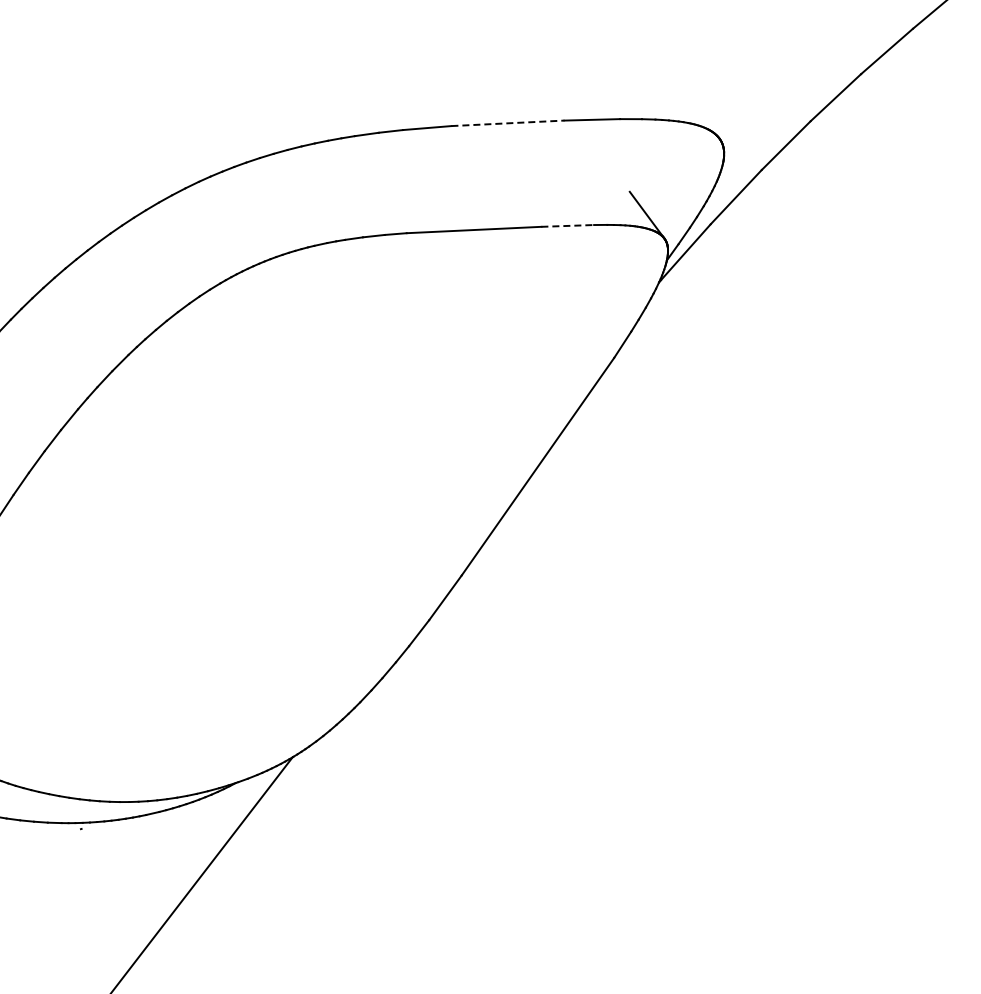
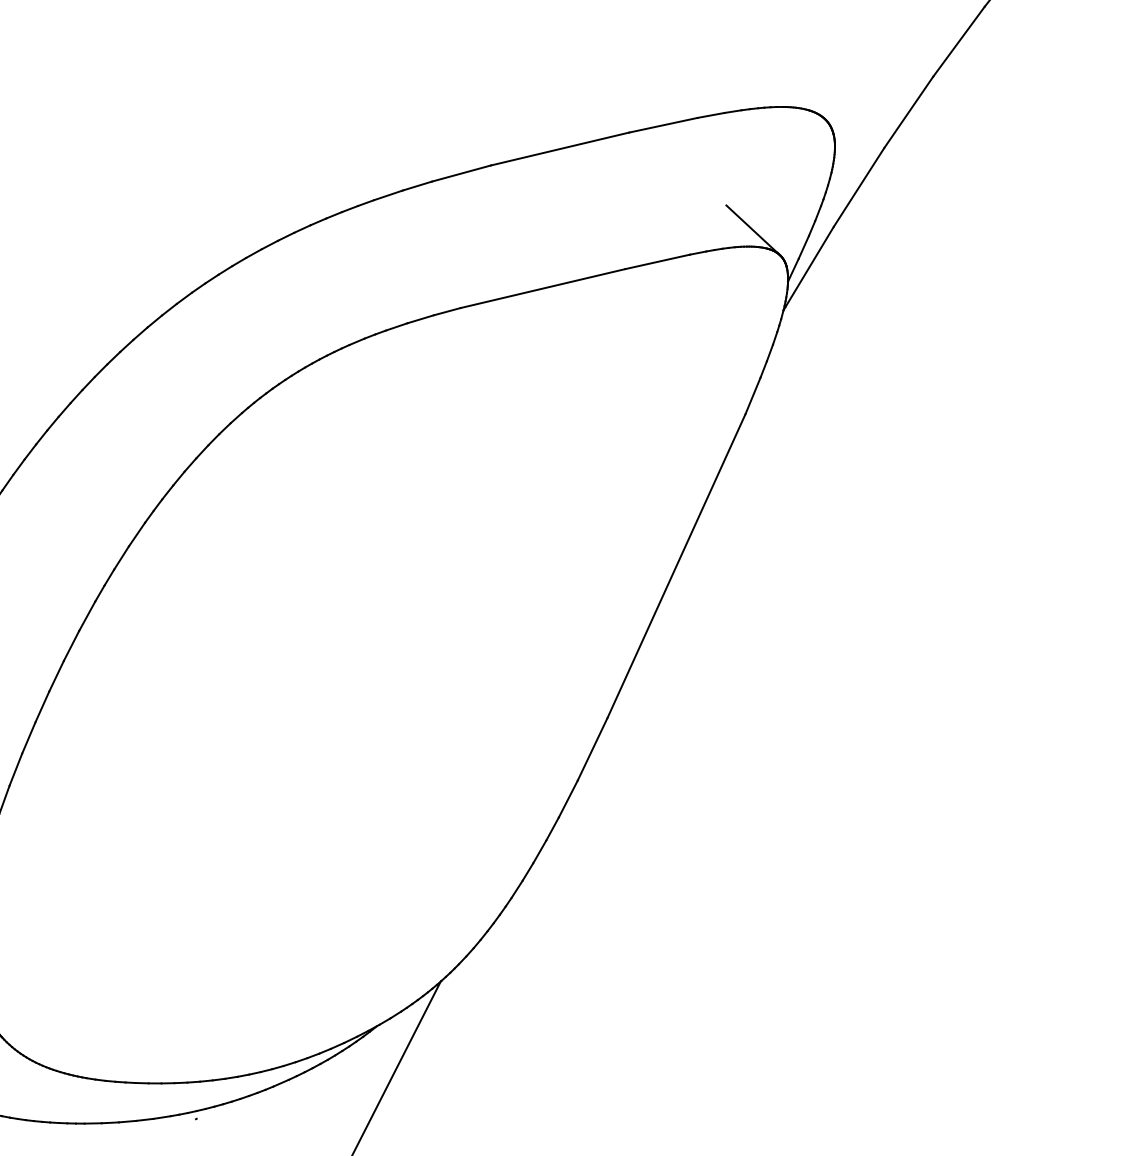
line: (507, 123) -> (559, 149), dashed -> solid
line: (568, 225) -> (658, 261), dashed -> solid

